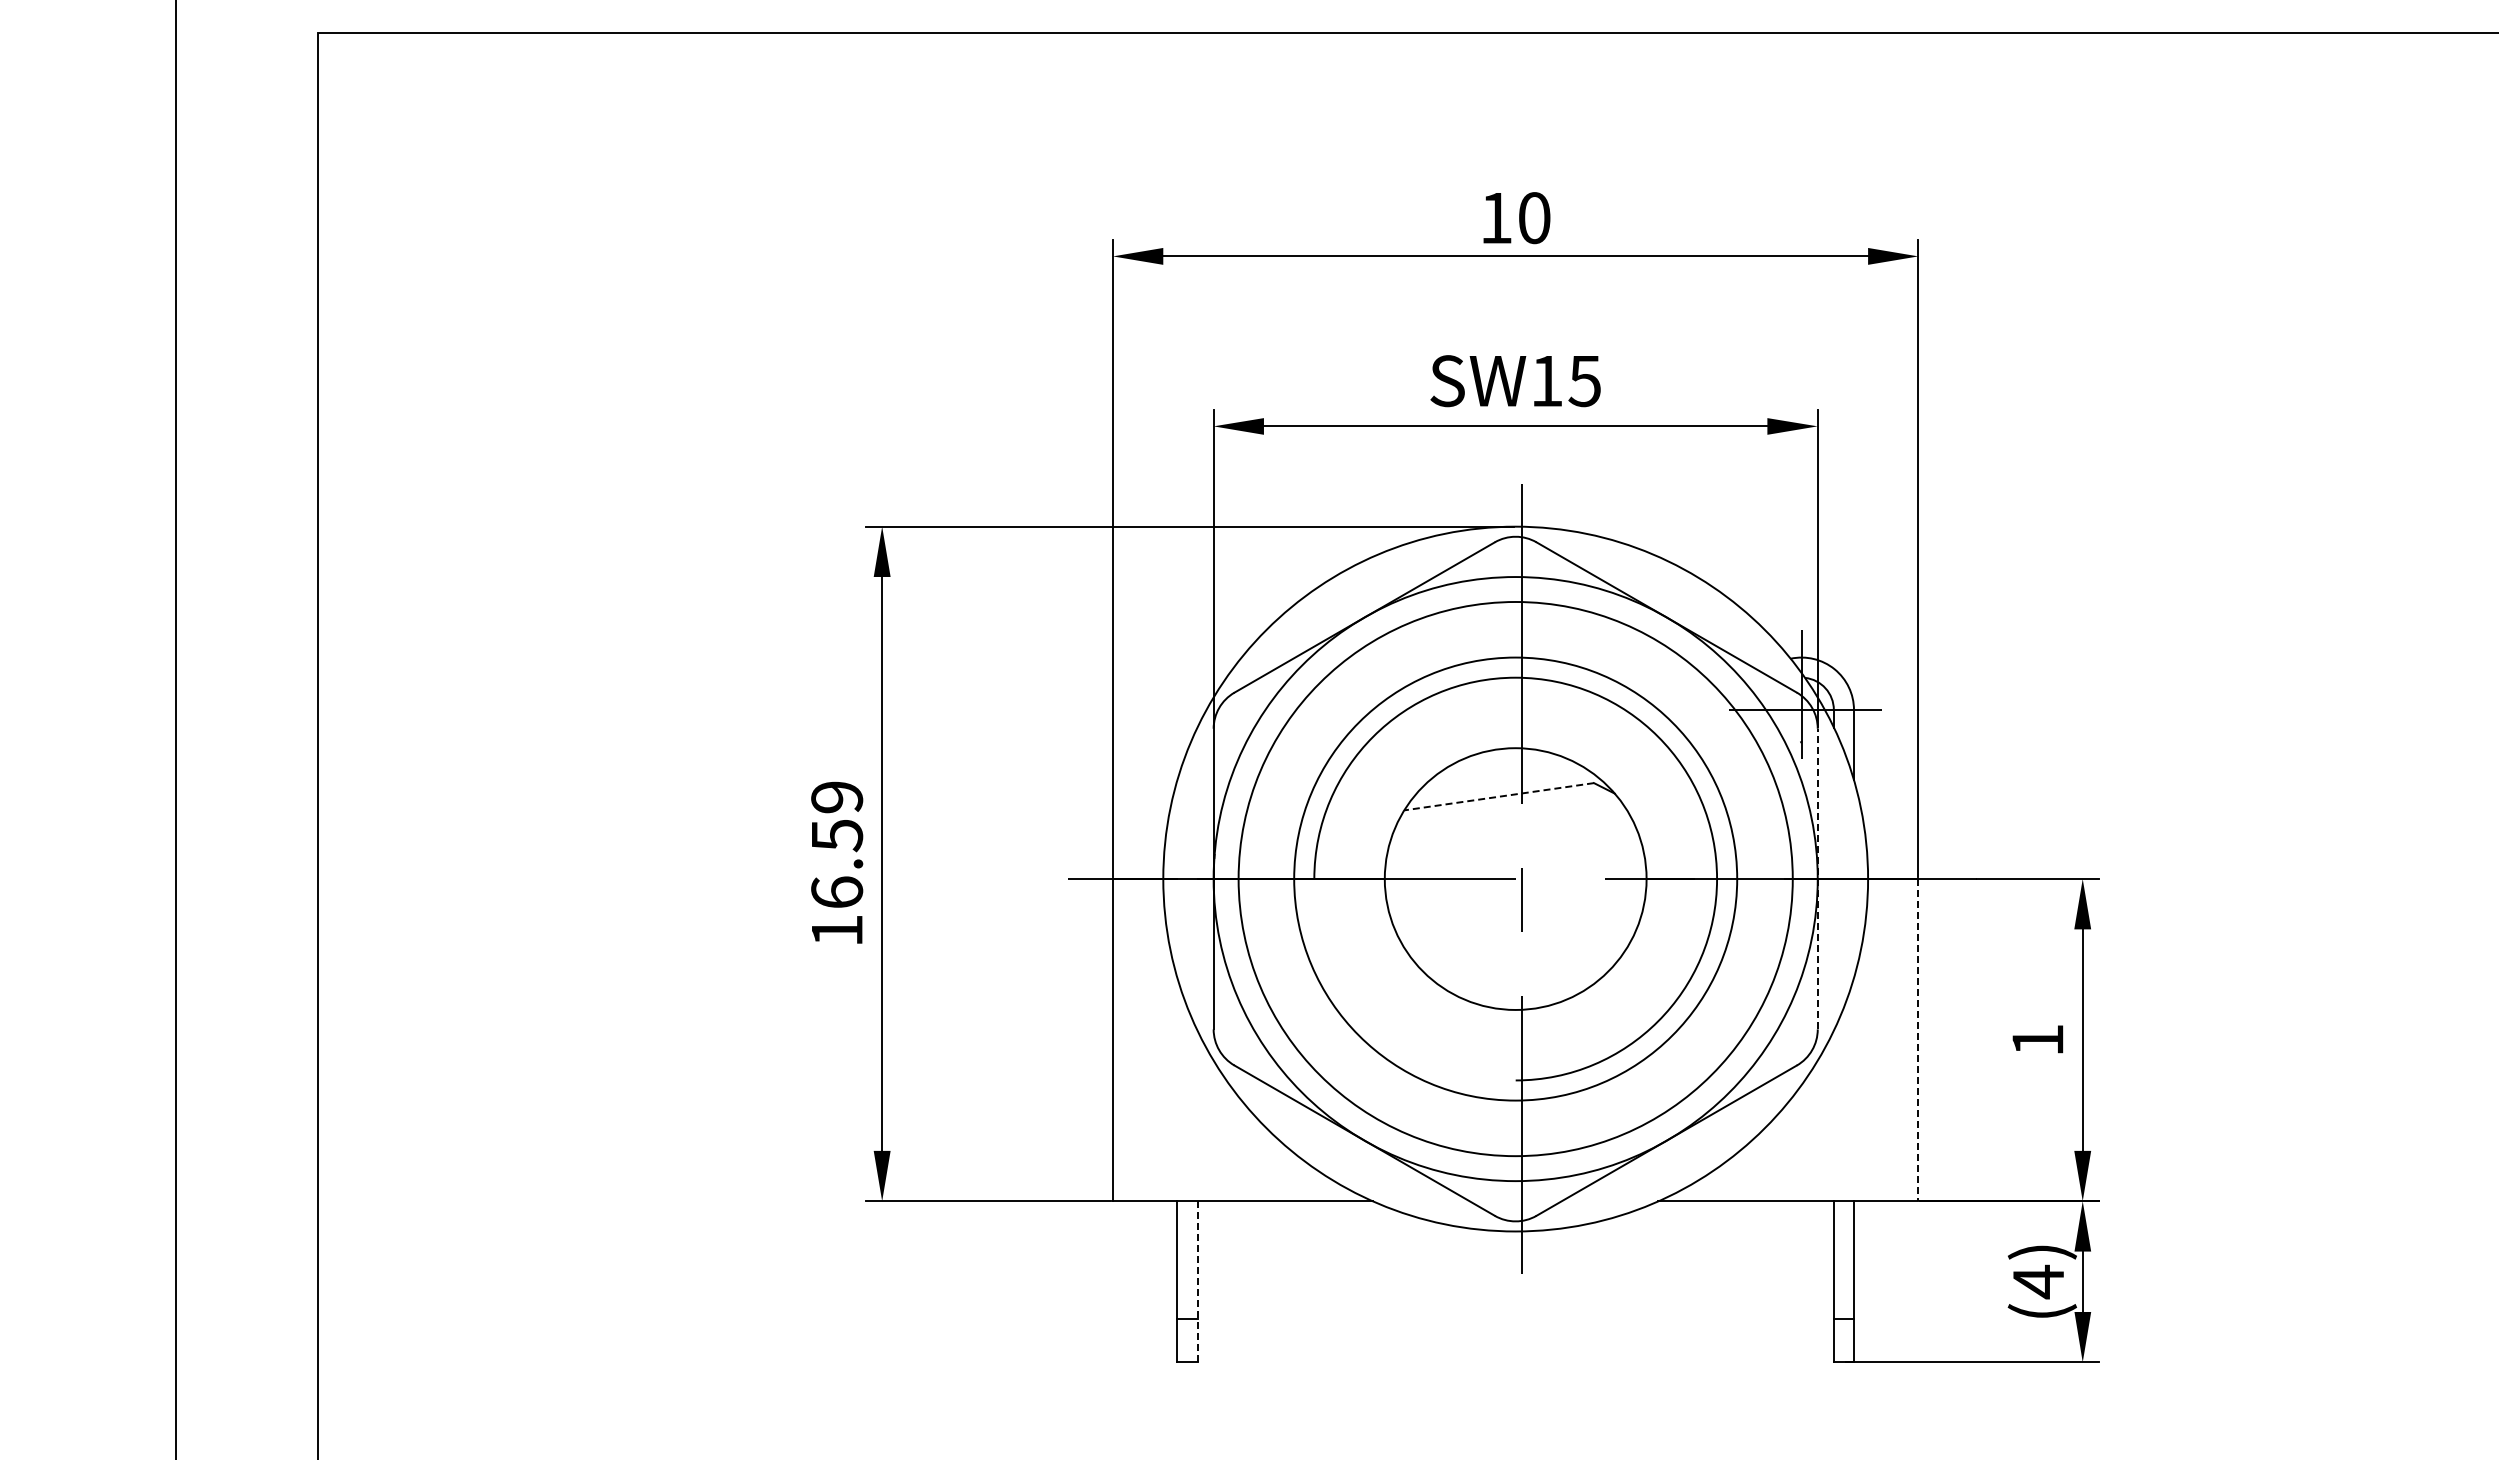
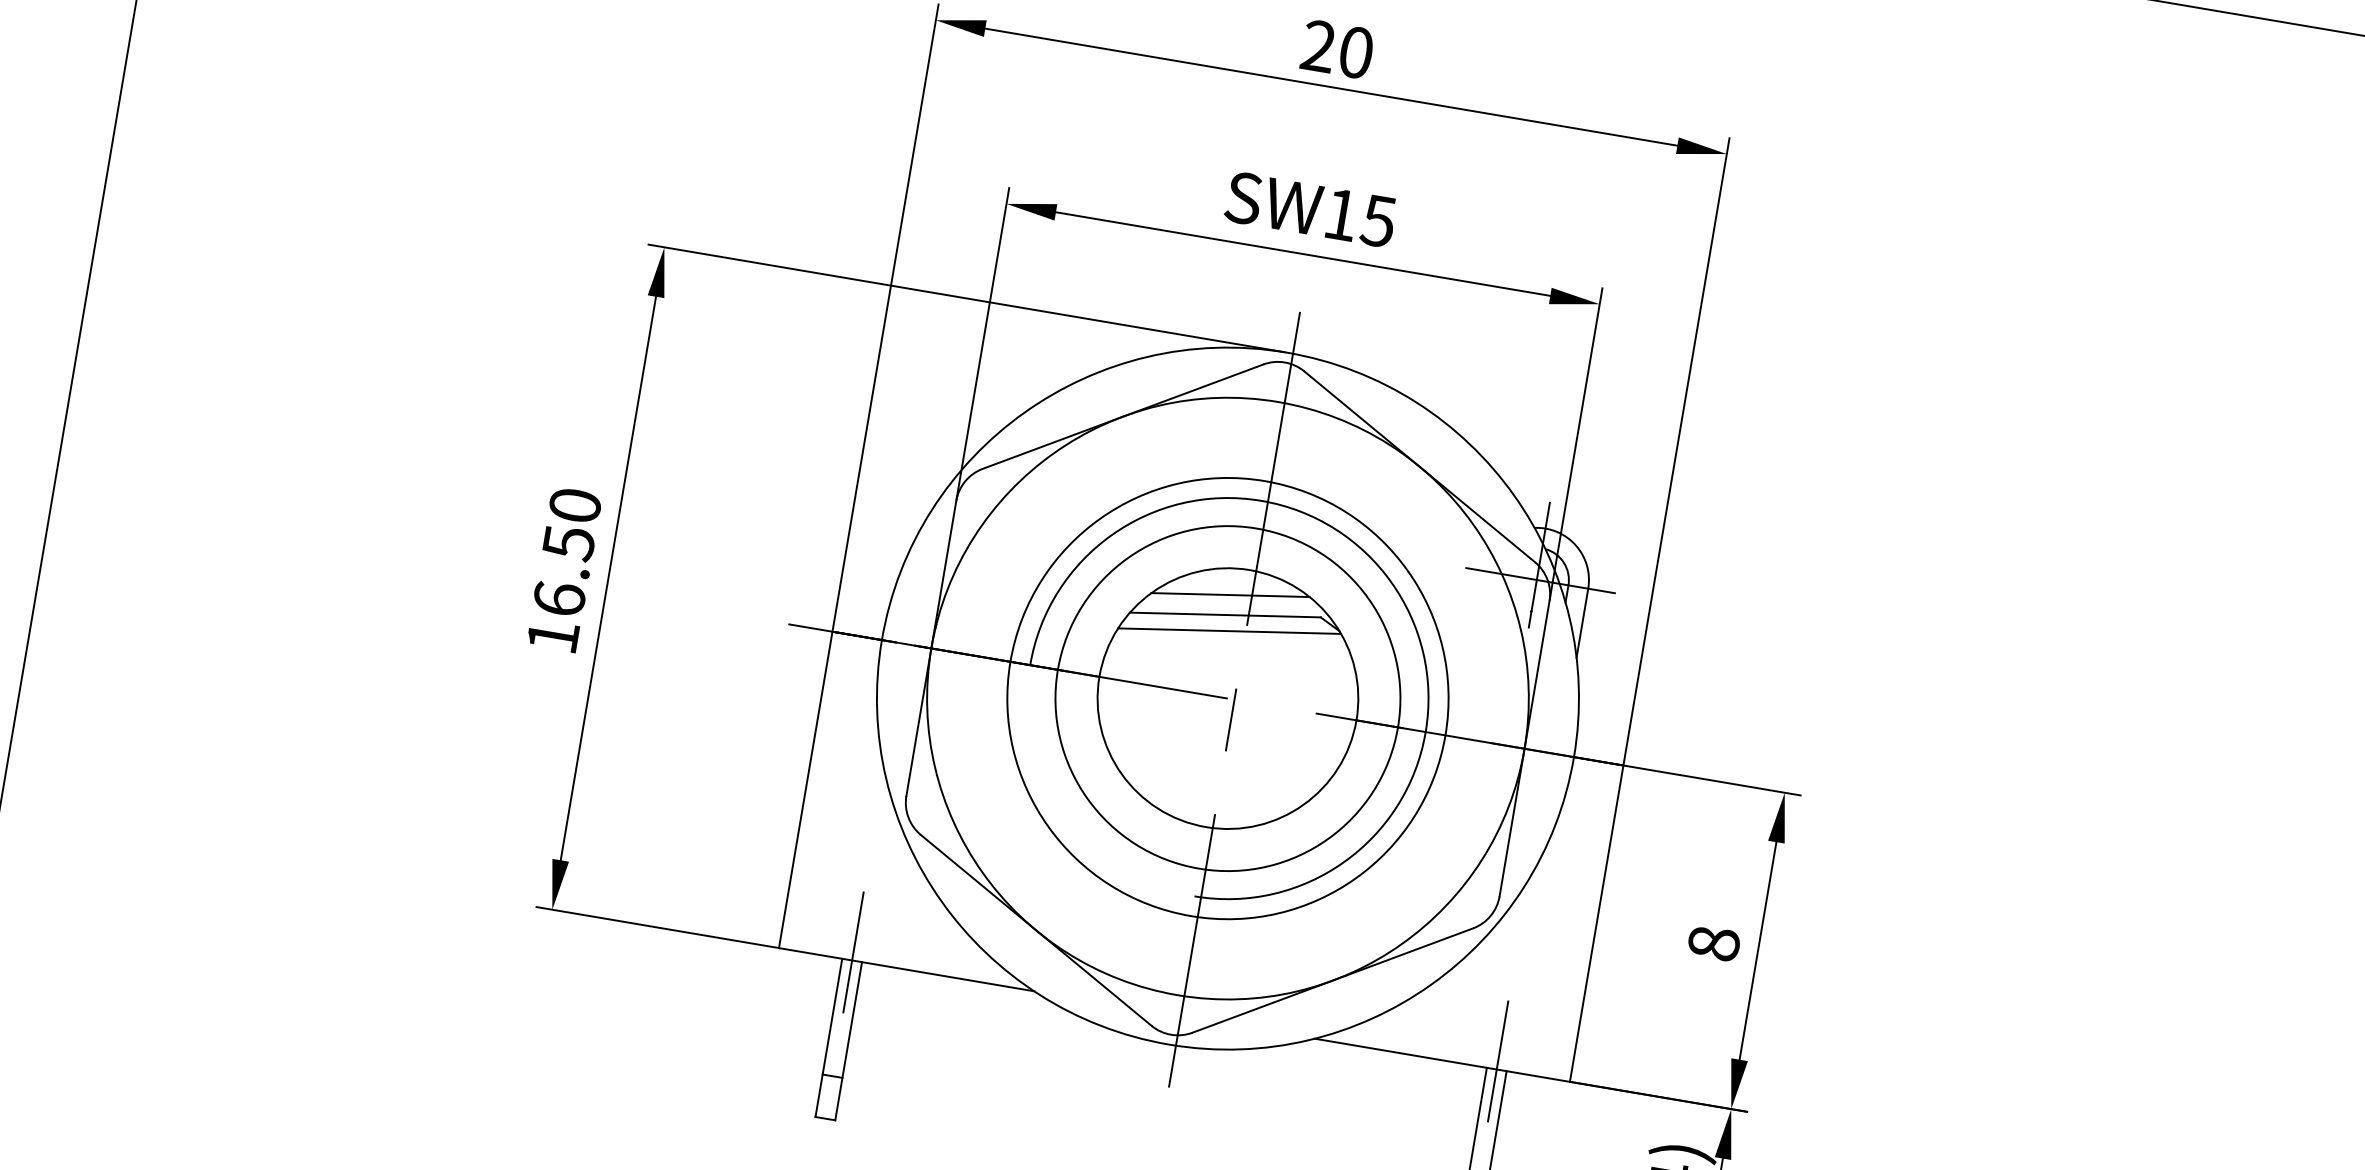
text: (1496, 217) -> (1318, 45), 10 -> 20
line: (1500, 775) -> (1230, 594), added
line: (1499, 796) -> (1225, 614), dashed -> solid
text: (837, 797) -> (575, 505), 16.59 -> 16.50
line: (1505, 811) -> (1229, 630), added
circle: (1515, 878) -> (1227, 698), size x0.62
line: (1817, 878) -> (1524, 748), dashed -> solid
text: (2037, 1039) -> (1713, 942), 1 -> 8
line: (1918, 1040) -> (1596, 924), dashed -> solid
line: (1187, 1193) -> (853, 952), added
line: (1843, 1193) -> (1497, 1061), added
line: (1197, 1281) -> (848, 1040), dashed -> solid

